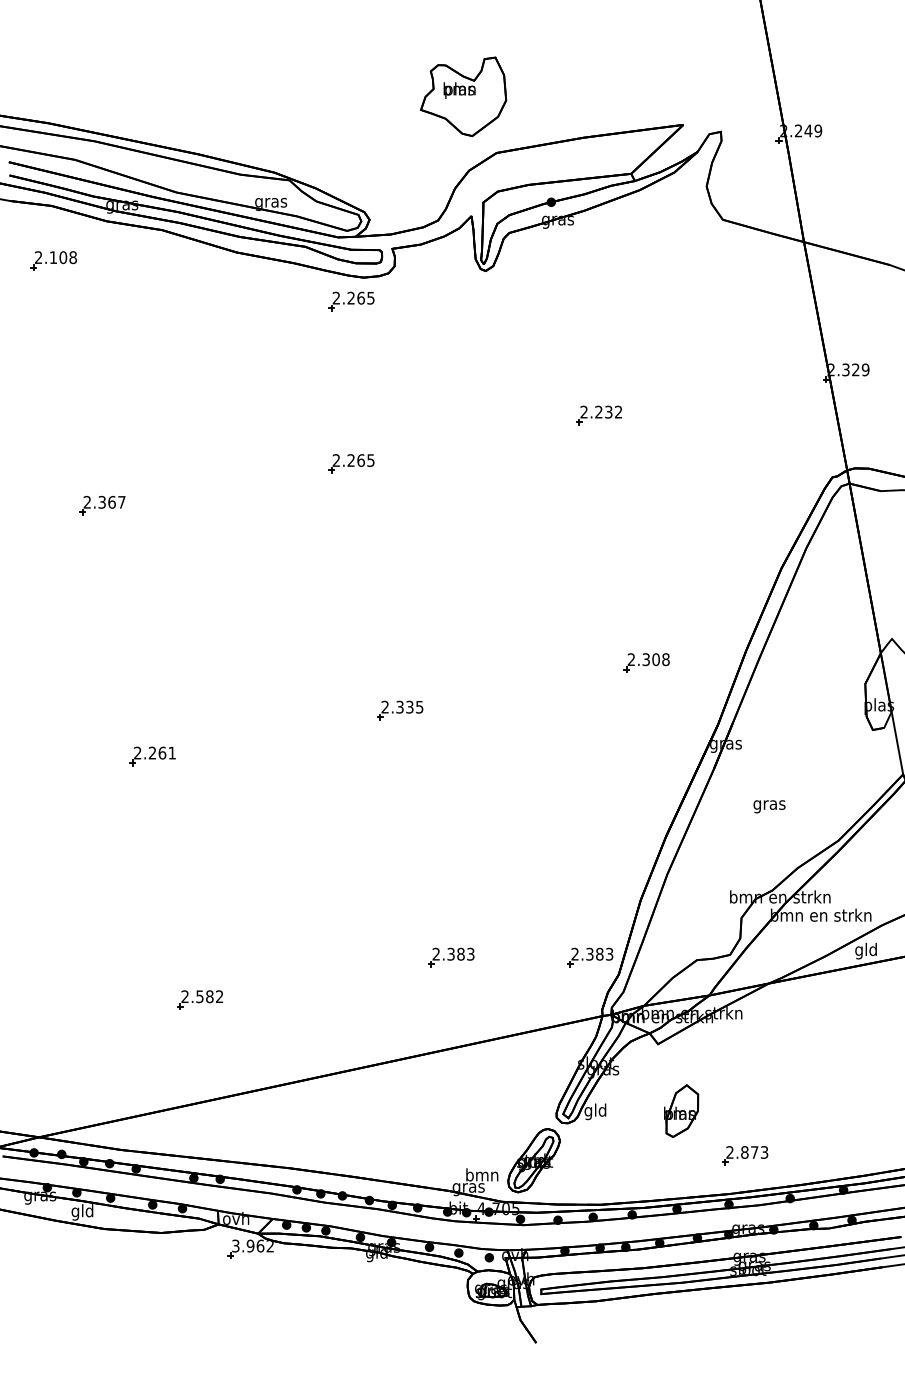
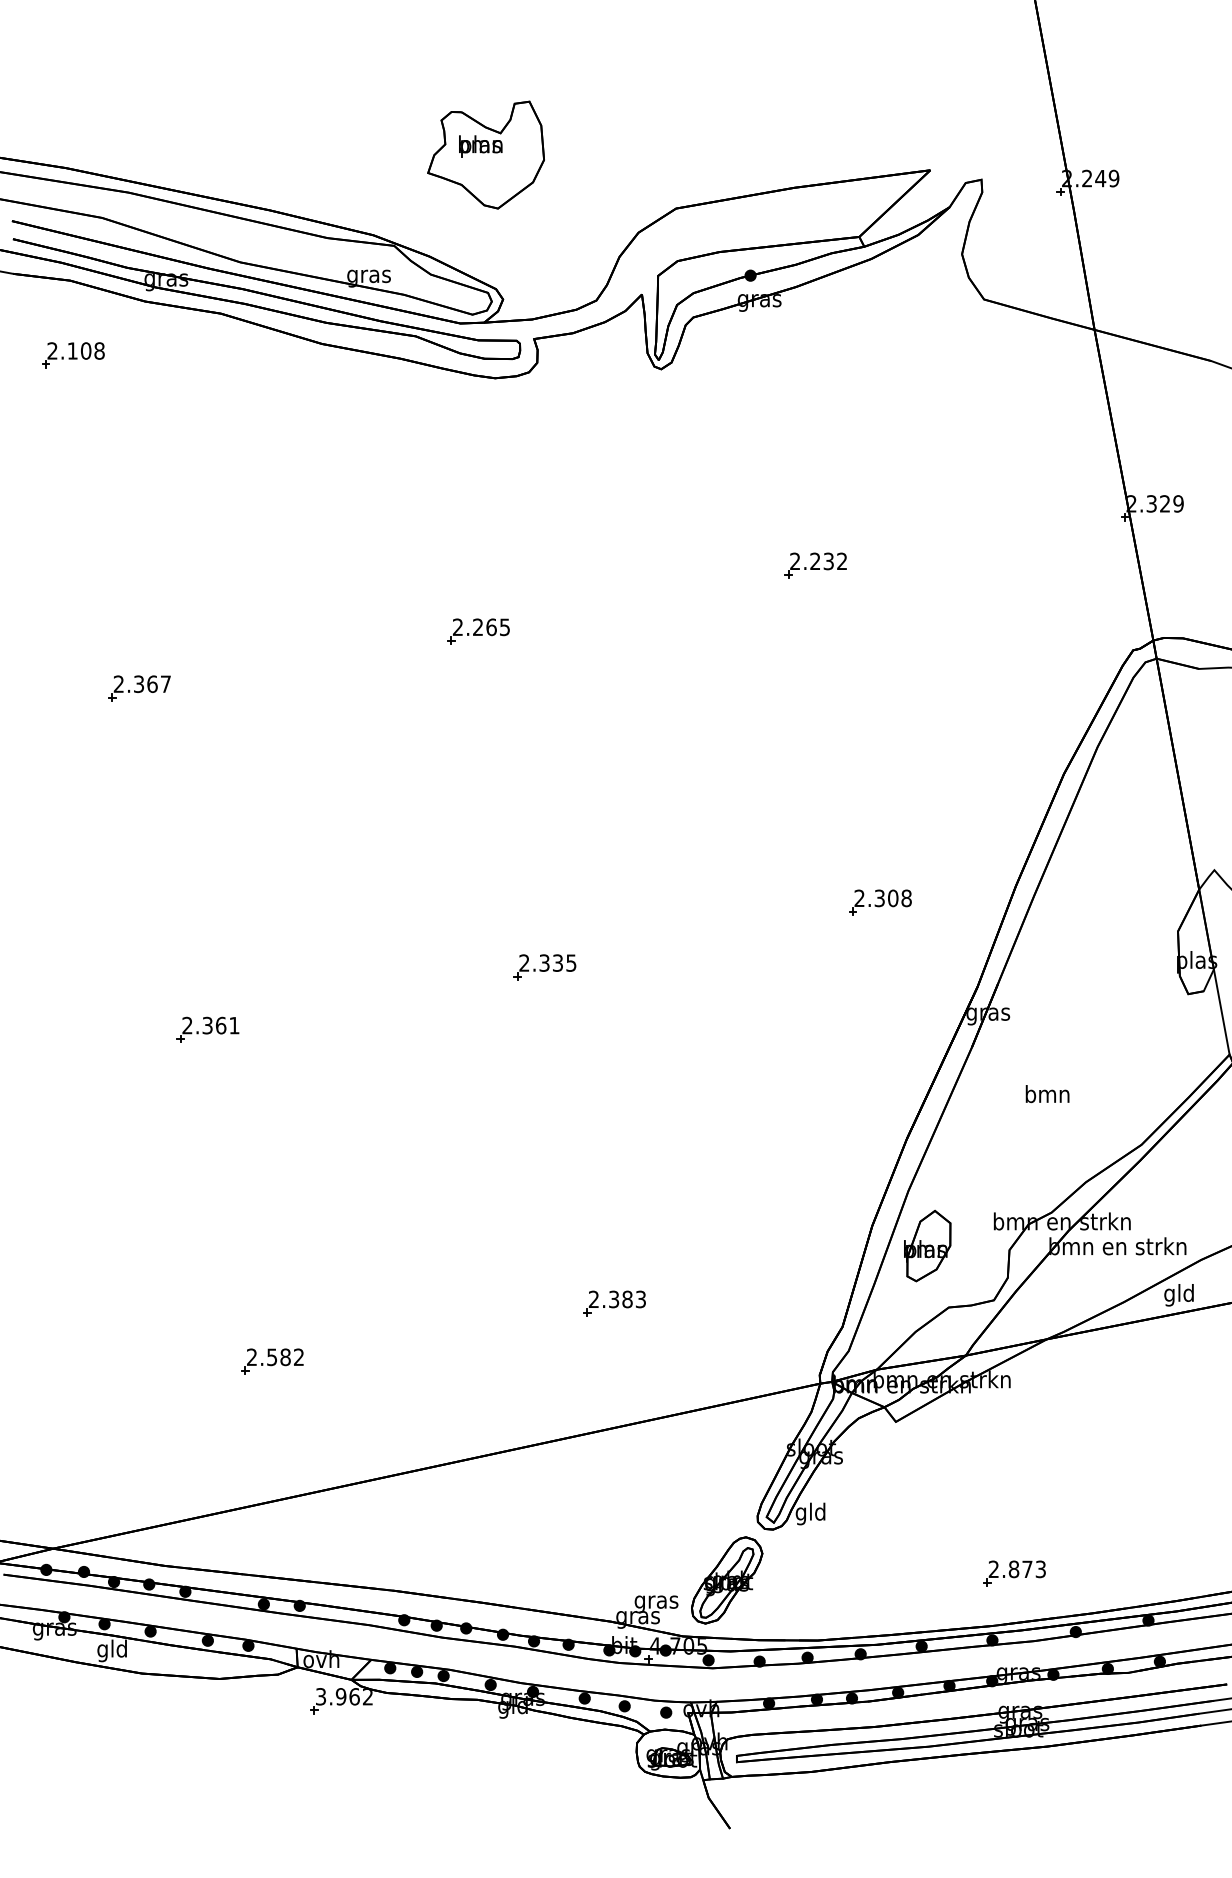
part: (463, 96) -> (485, 154), moved
part: (351, 301) -> (478, 410), removed
text: (152, 753) -> (207, 1025), 2.261 -> 2.361
text: (769, 805) -> (1047, 1096), gras -> bmn
part: (590, 957) -> (803, 1303), removed
part: (681, 1110) -> (927, 1245), moved
text: (482, 1176) -> (656, 1601), bmn -> gras

